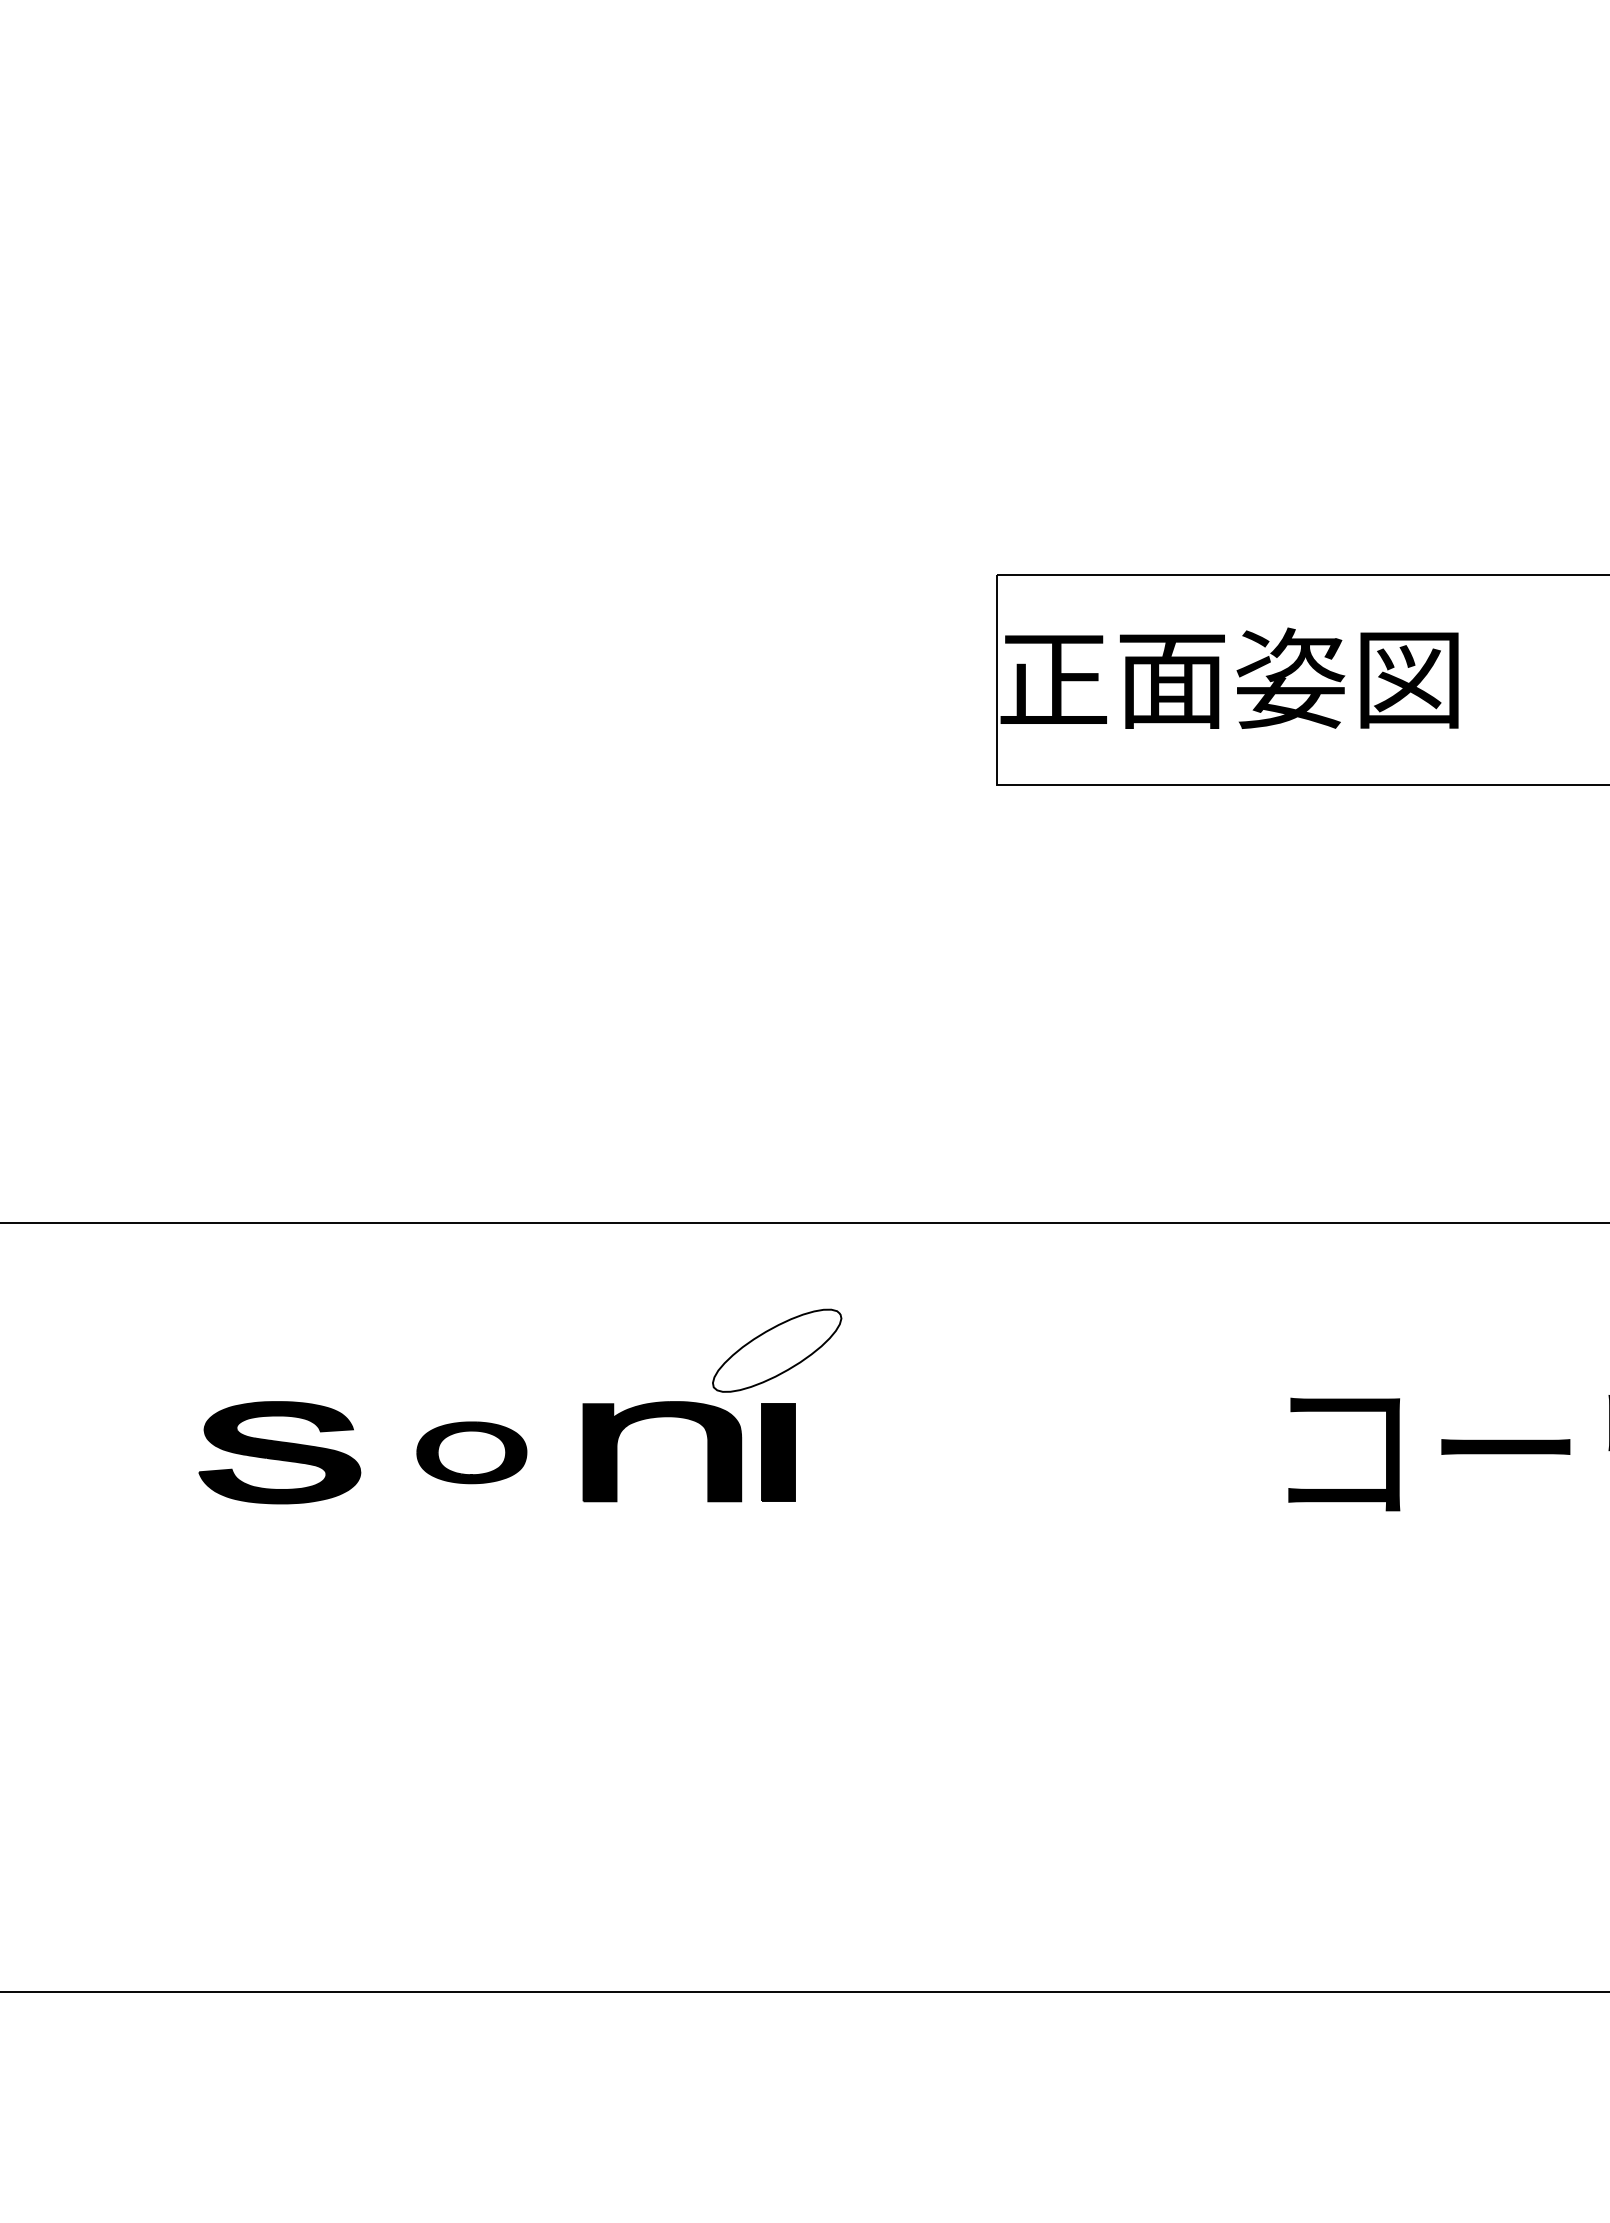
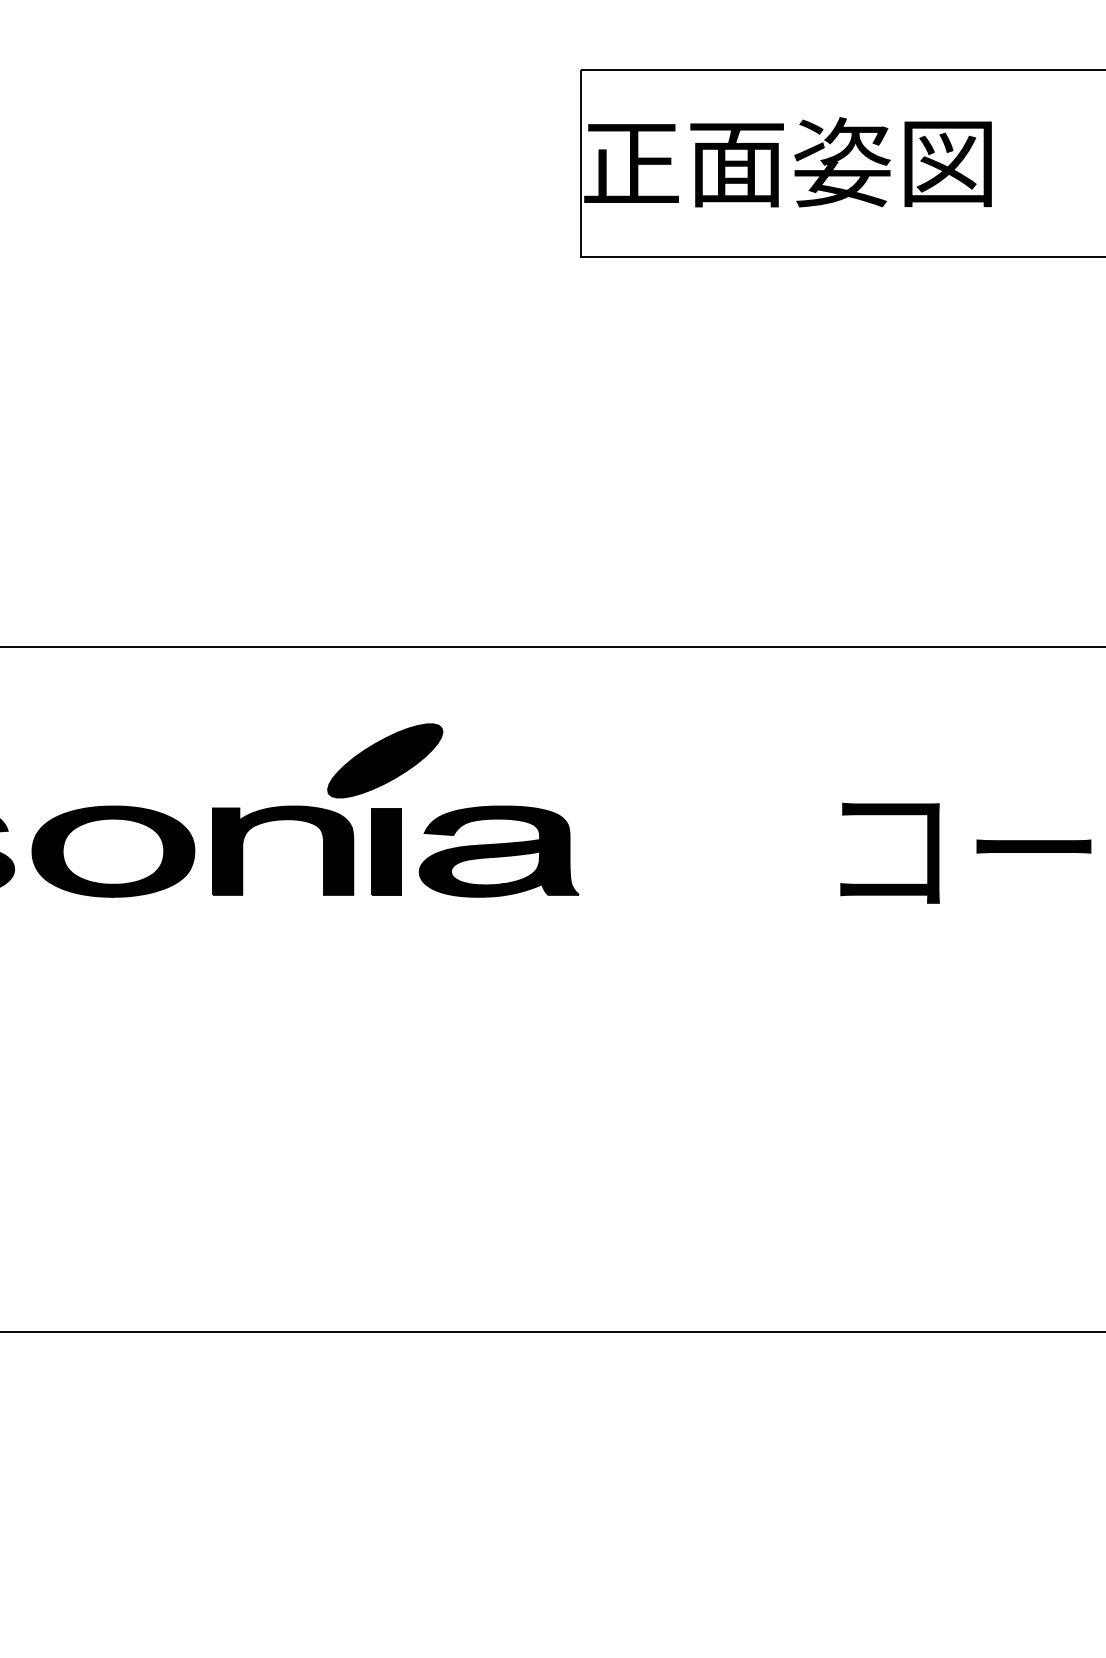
fill: (776, 1350) -> (384, 760), added
part: (471, 1452) -> (113, 851), size x1.67
part: (904, 1452) -> (498, 851), added

